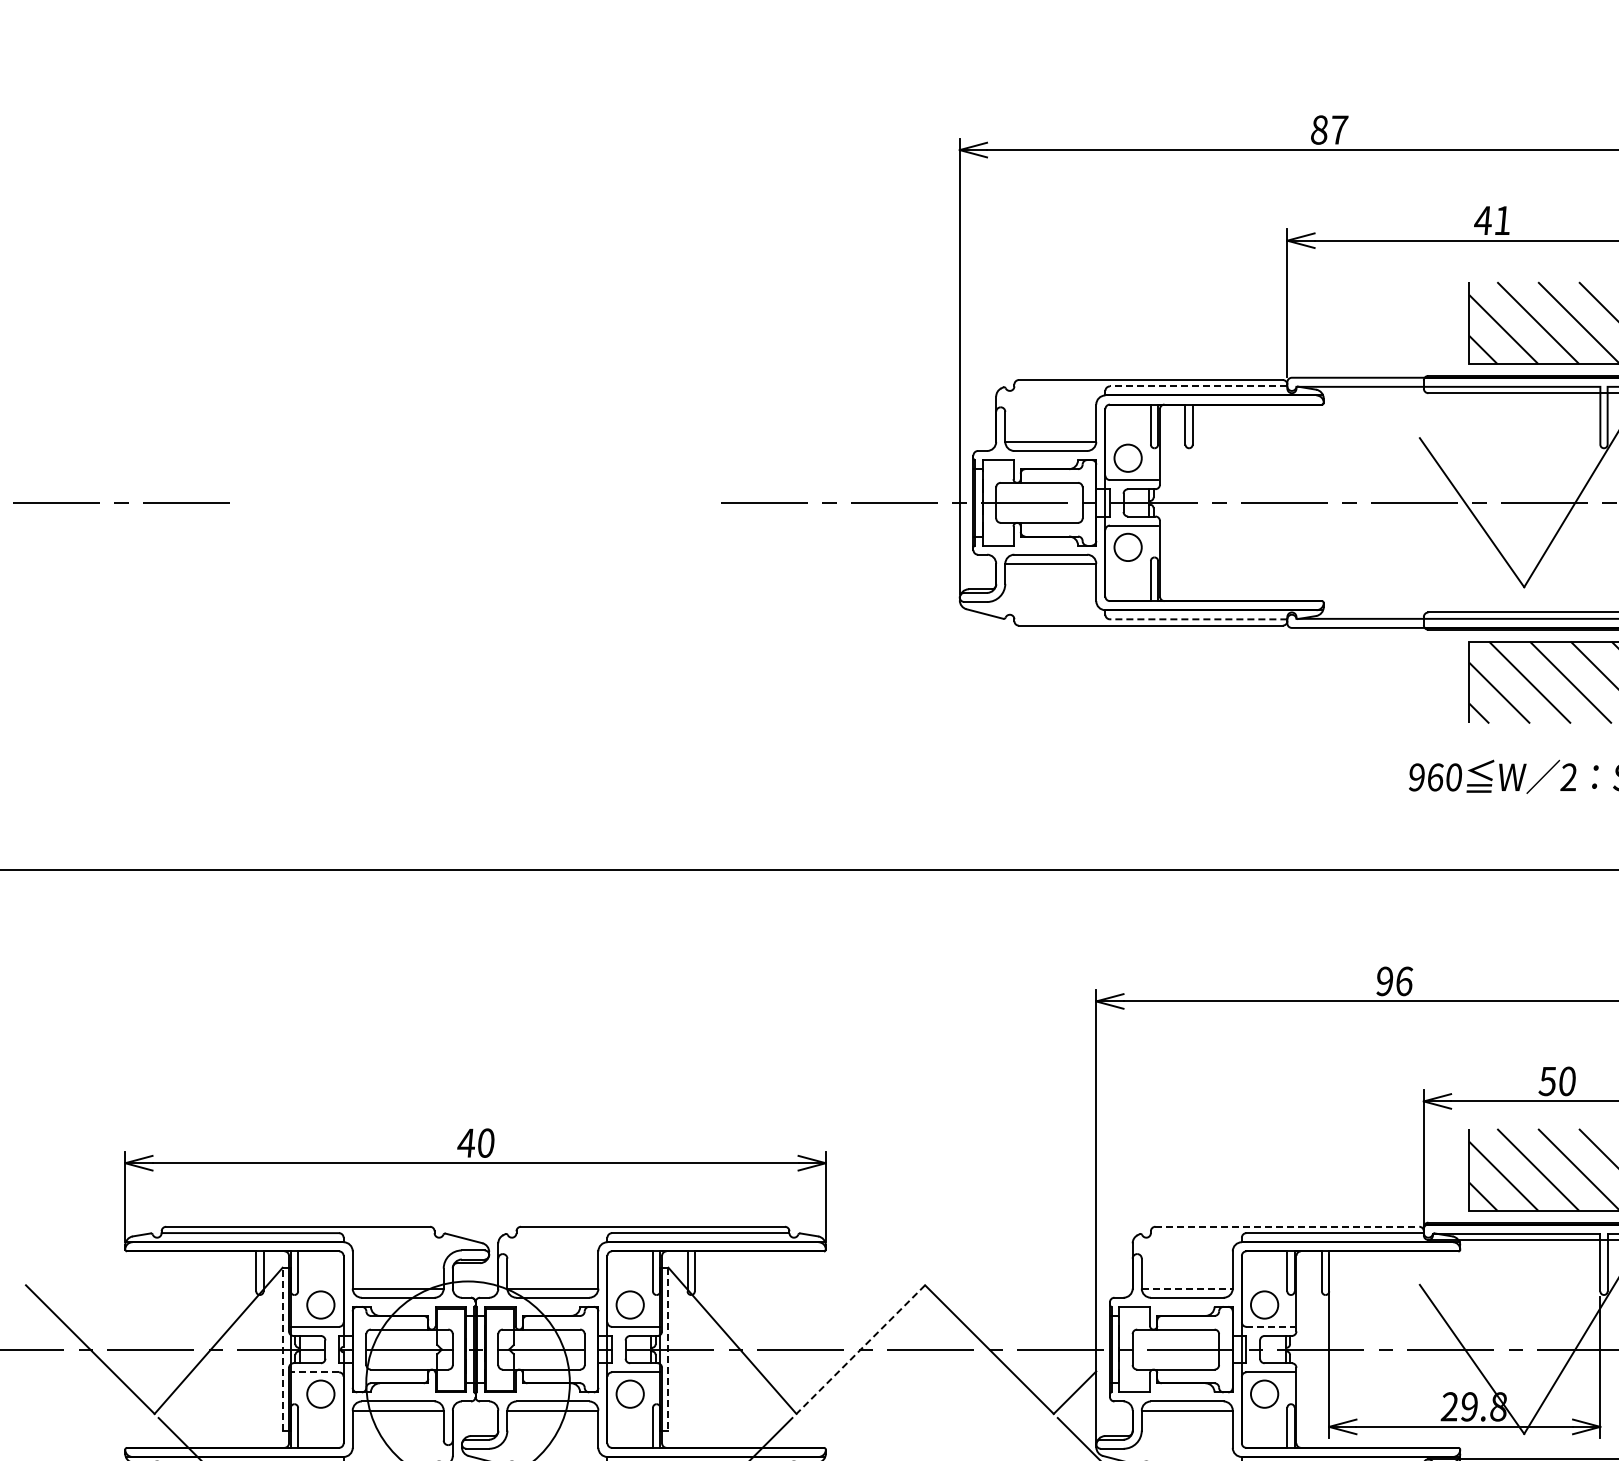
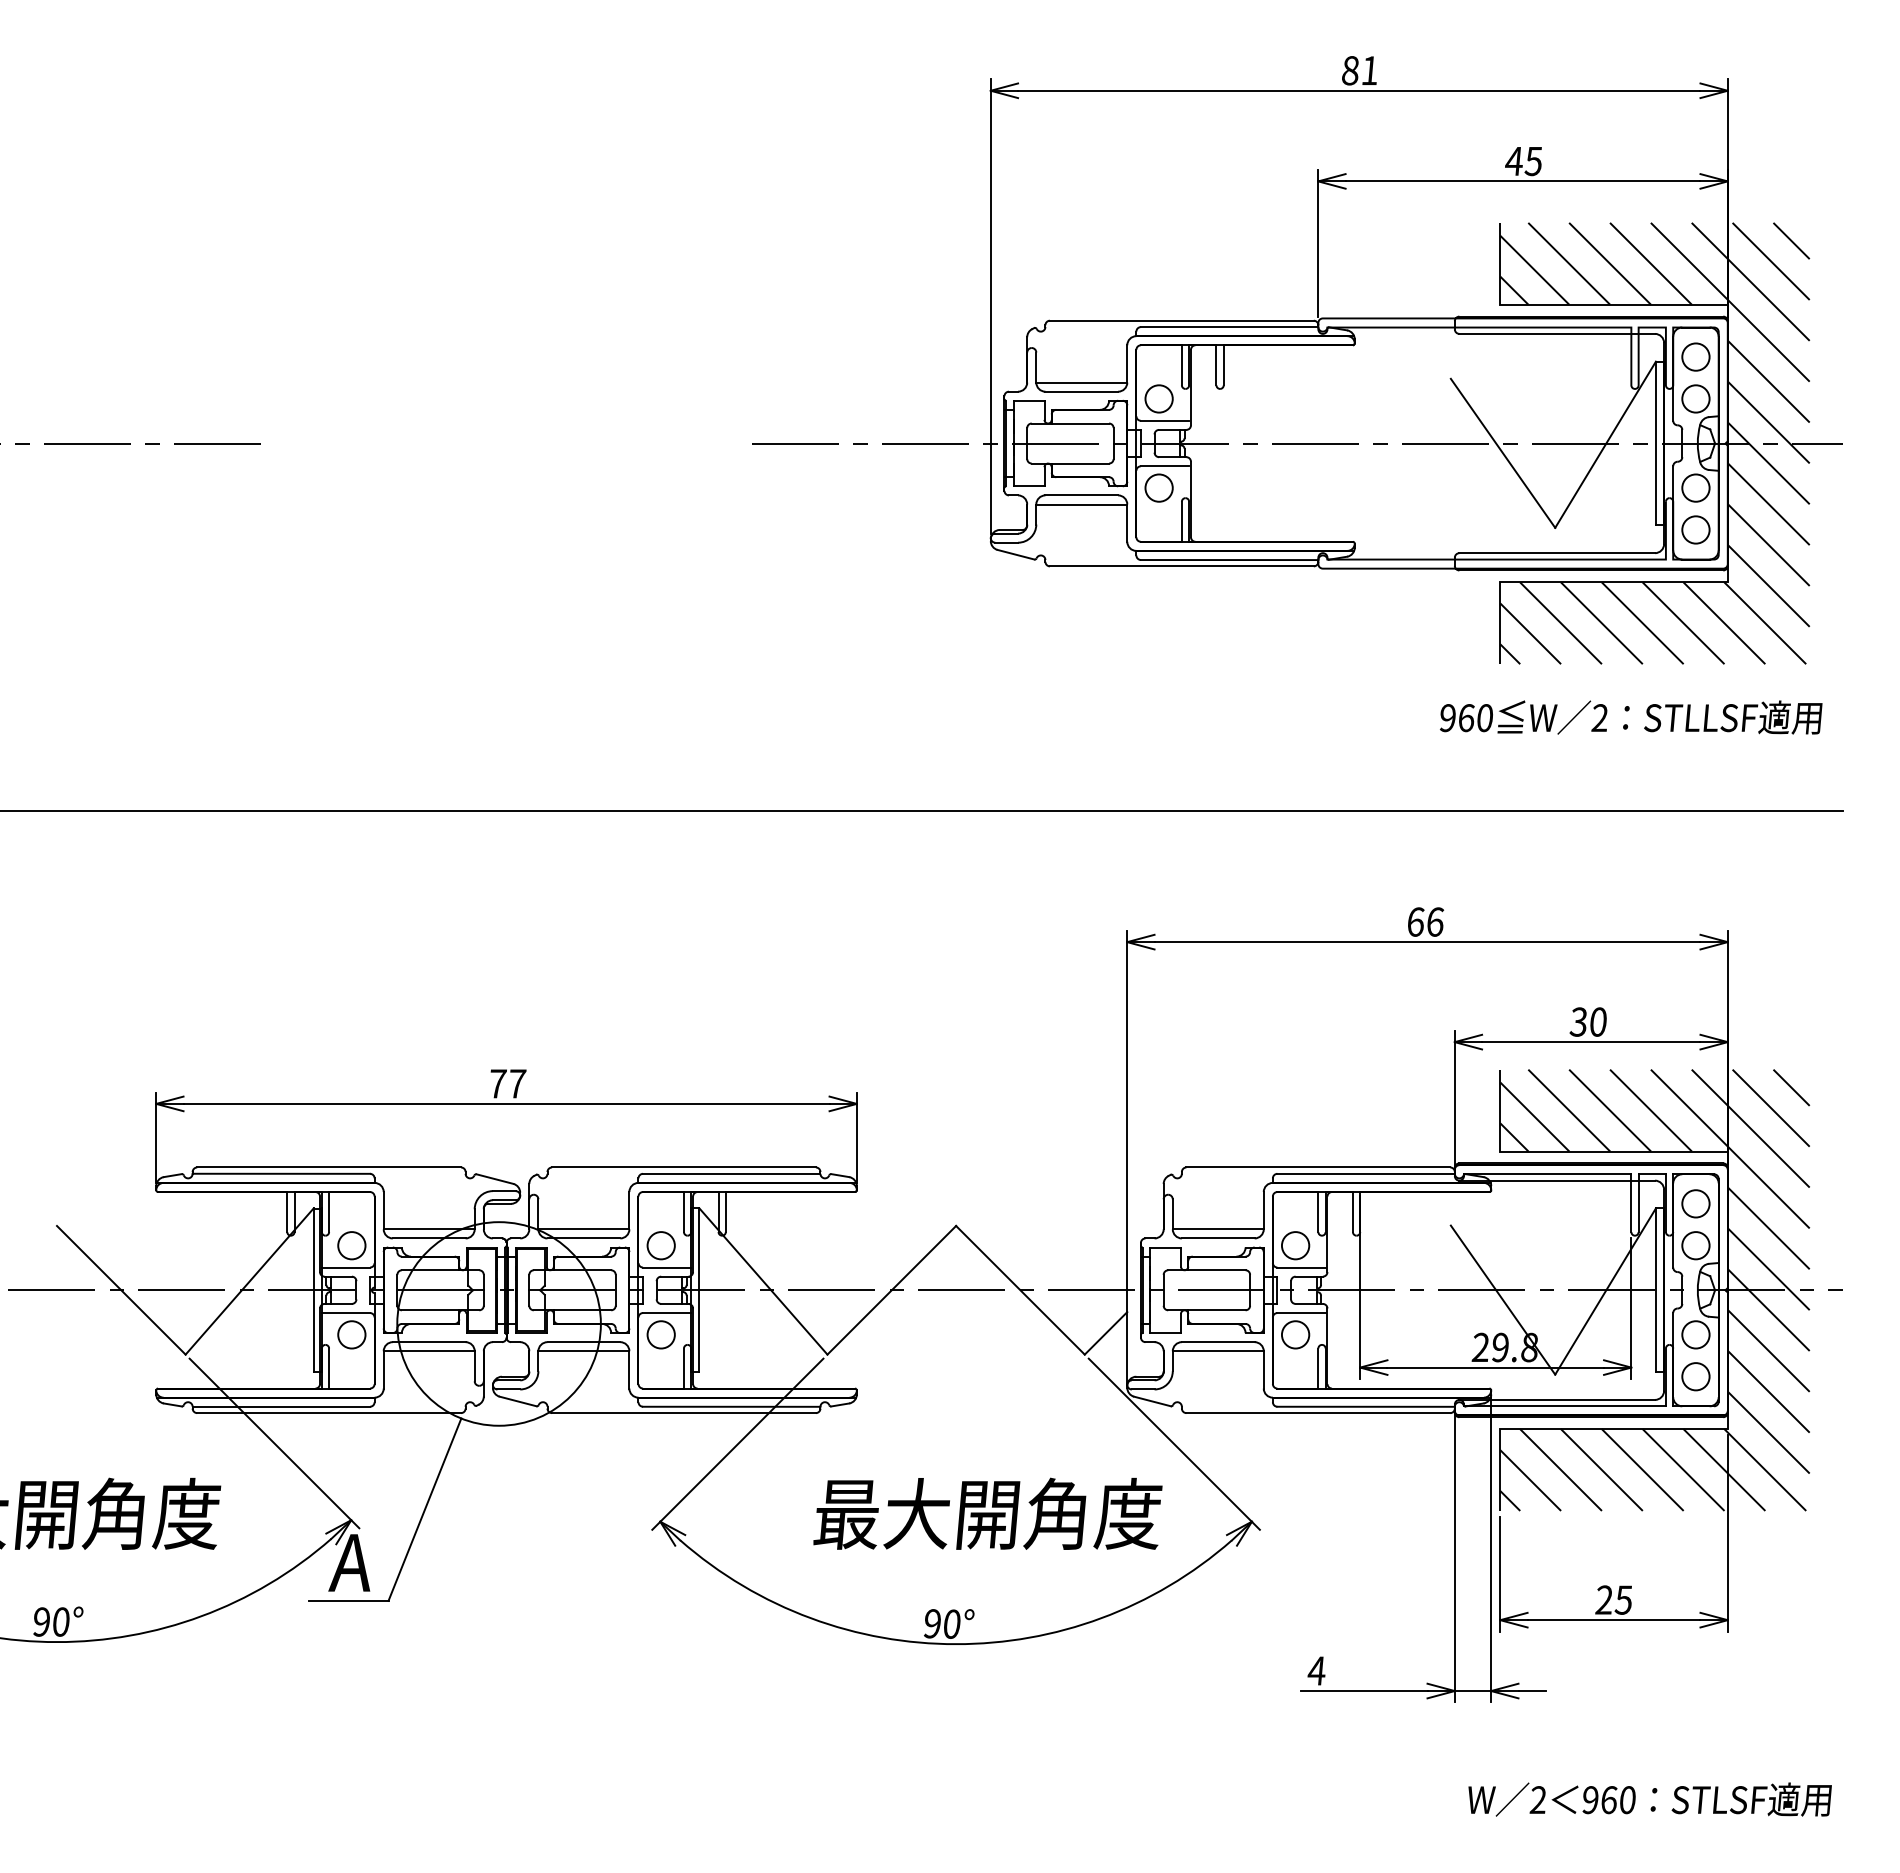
text: (1339, 129) -> (1370, 70), 87 -> 81
text: (1501, 220) -> (1532, 161), 41 -> 45
line: (1198, 386) -> (1229, 327), dashed -> solid
line: (1198, 619) -> (1229, 560), dashed -> solid
text: (1384, 980) -> (1415, 921), 96 -> 66
text: (1546, 1080) -> (1577, 1021), 50 -> 30
text: (476, 1142) -> (507, 1083), 40 -> 77
line: (1287, 1226) -> (1318, 1167), dashed -> solid
line: (1187, 1288) -> (1218, 1229), dashed -> solid
line: (1271, 1326) -> (1302, 1267), dashed -> solid
line: (282, 1349) -> (313, 1290), dashed -> solid
line: (668, 1349) -> (699, 1290), dashed -> solid
line: (860, 1349) -> (891, 1290), dashed -> solid
line: (314, 1372) -> (345, 1313), dashed -> solid

